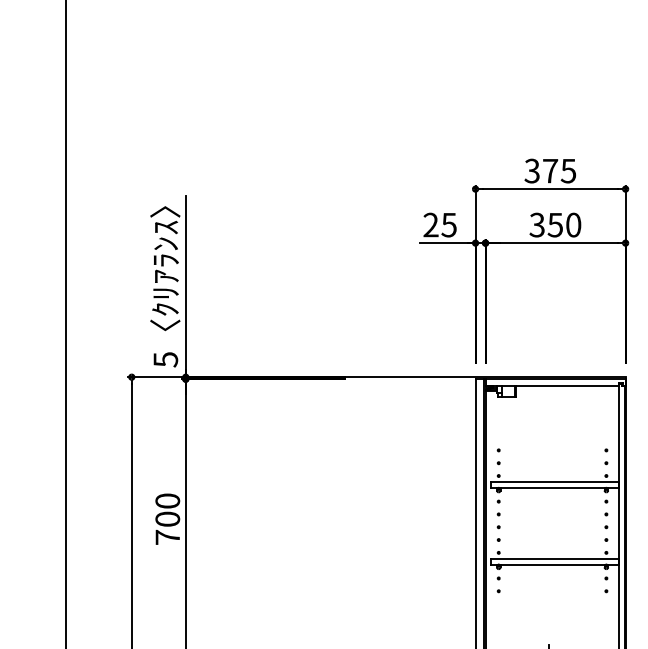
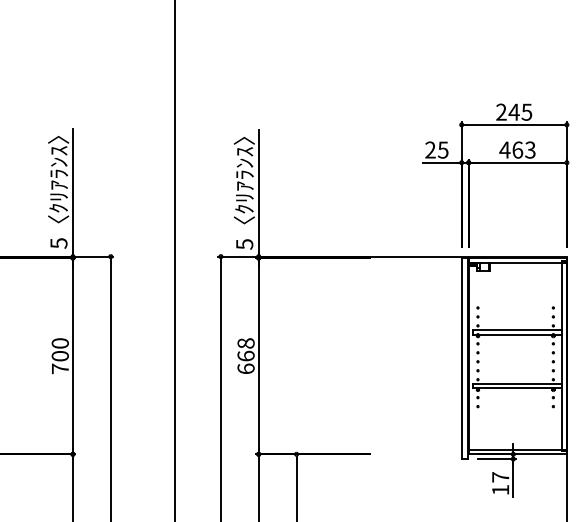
text: (540, 170) -> (507, 111), 375 -> 245
text: (555, 224) -> (517, 149), 350 -> 463
text: (166, 519) -> (245, 356), 700 -> 668

